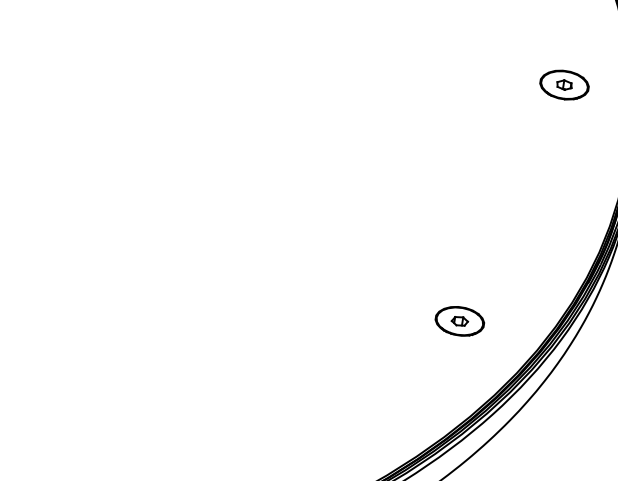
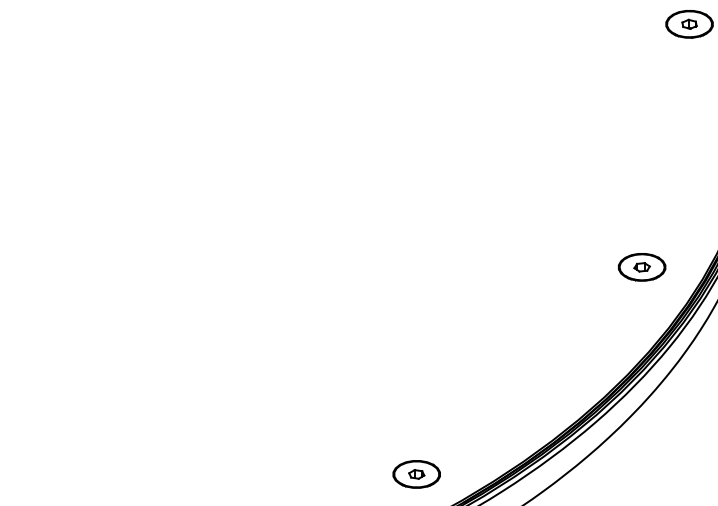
part: (460, 321) -> (642, 267), moved

